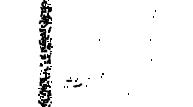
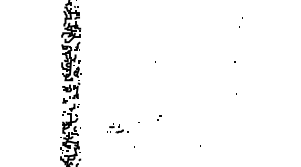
part: (75, 82) -> (117, 128), size x0.6

